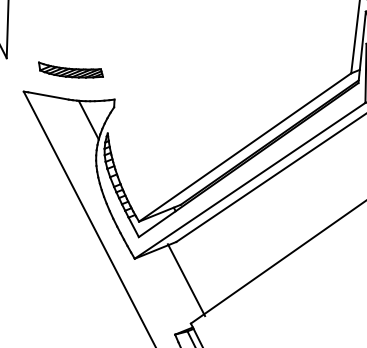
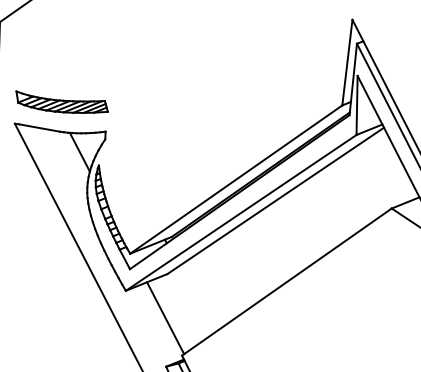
part: (70, 69) -> (61, 101), size x1.43
line: (186, 280) -> (165, 318), moved

